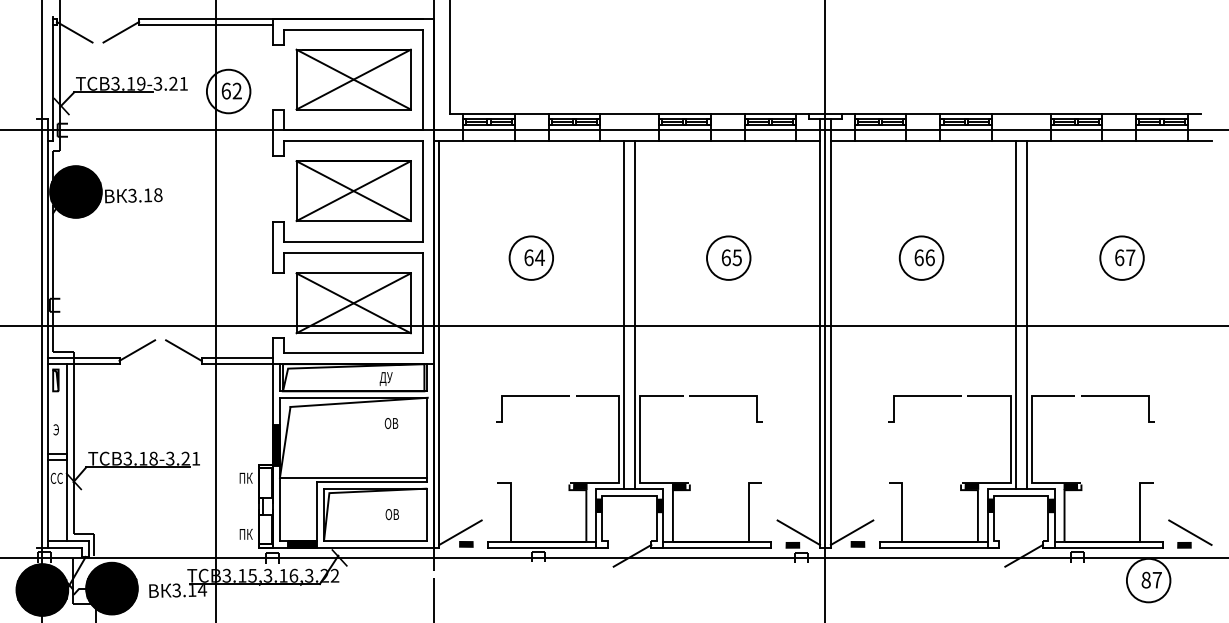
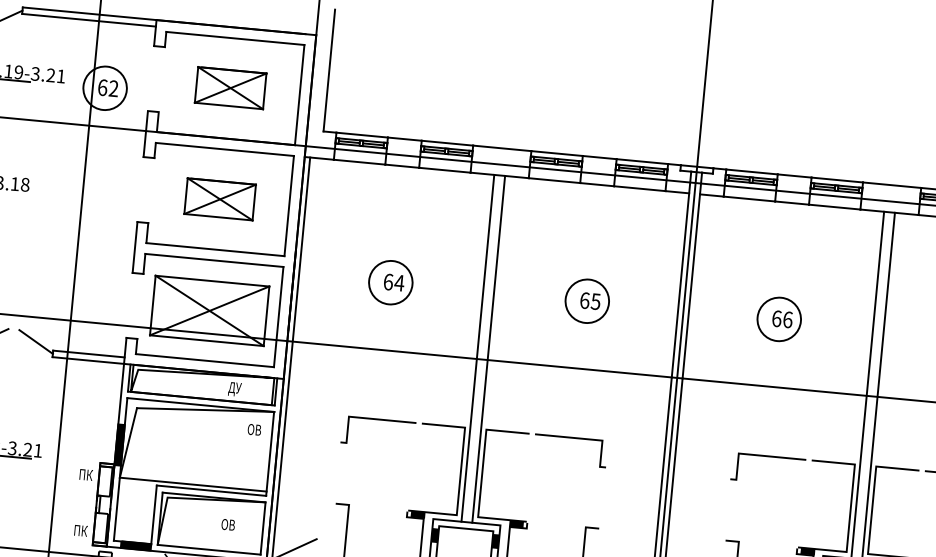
part: (353, 79) -> (230, 88), size x0.6
part: (353, 191) -> (220, 199), size x0.6
text: (391, 423) -> (254, 429), moved

